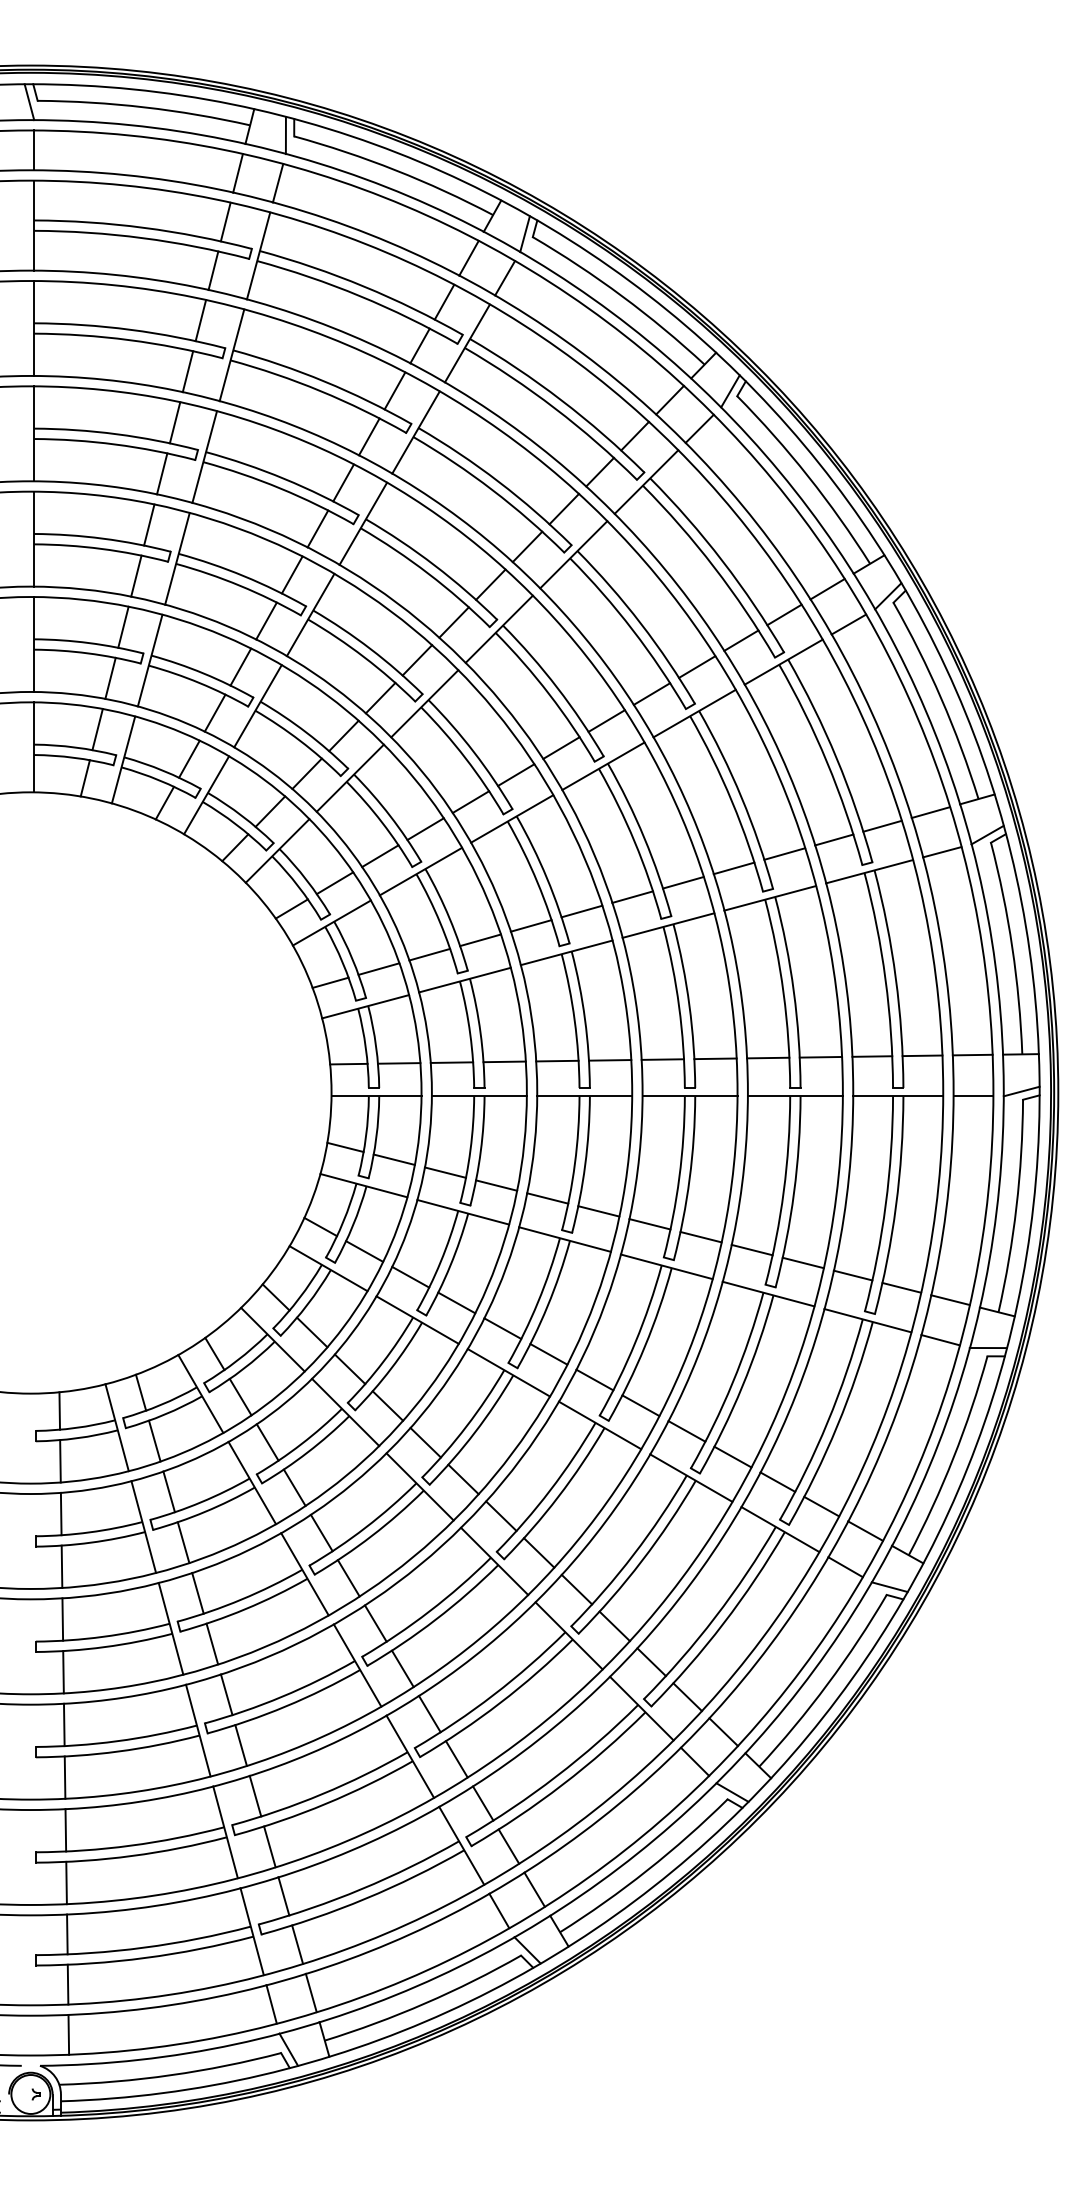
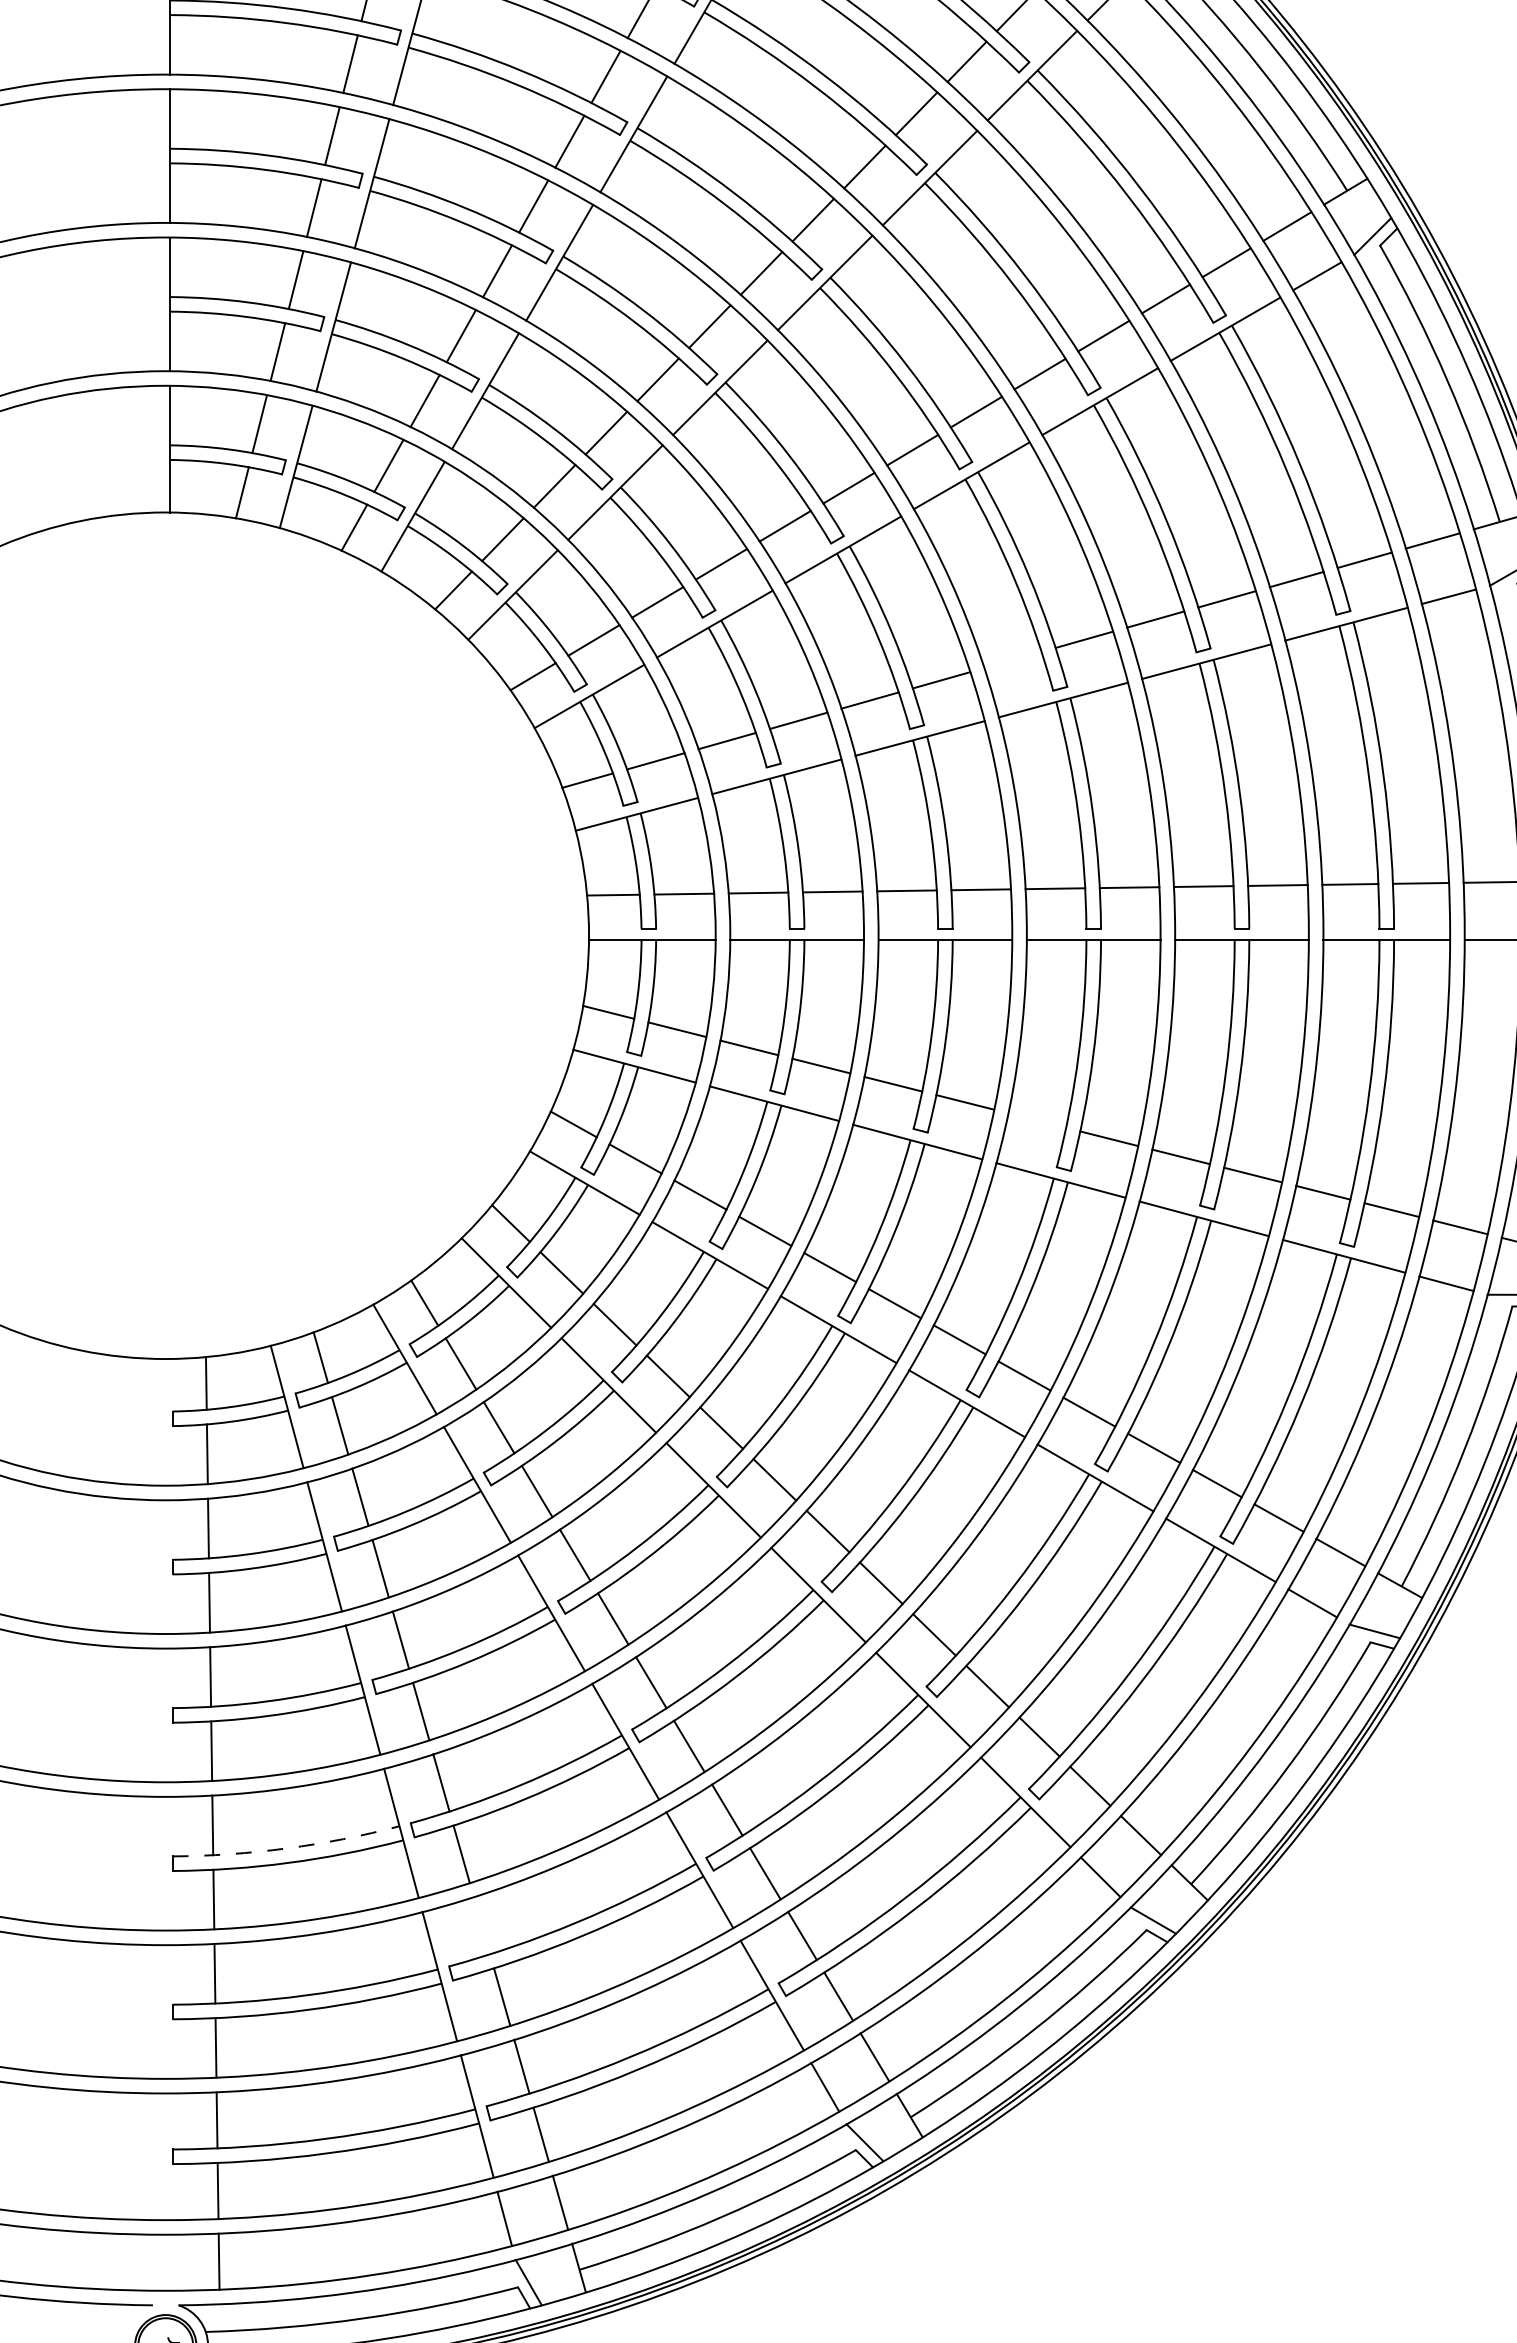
line: (632, 896) -> (1012, 659), removed
line: (649, 1224) -> (1036, 1120), removed
arc: (117, 1741) -> (287, 1848), solid -> dashed
line: (255, 1795) -> (481, 1924), removed

